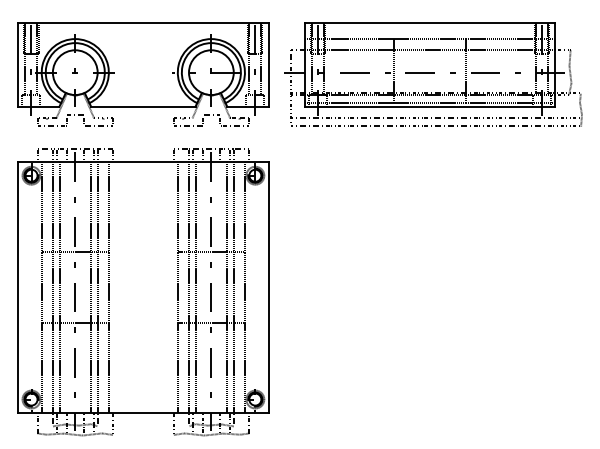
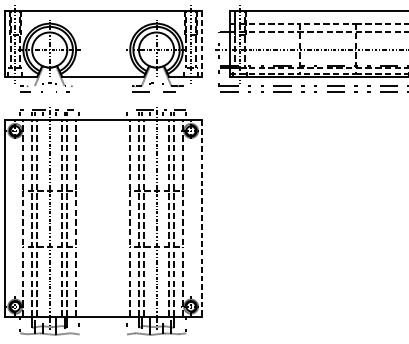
line: (268, 65) -> (201, 44), solid -> dashed
line: (268, 288) -> (201, 219), solid -> dashed

